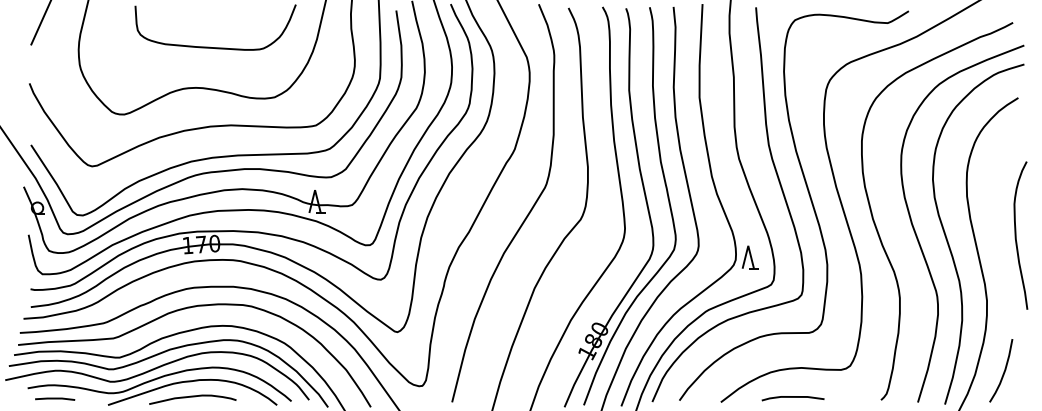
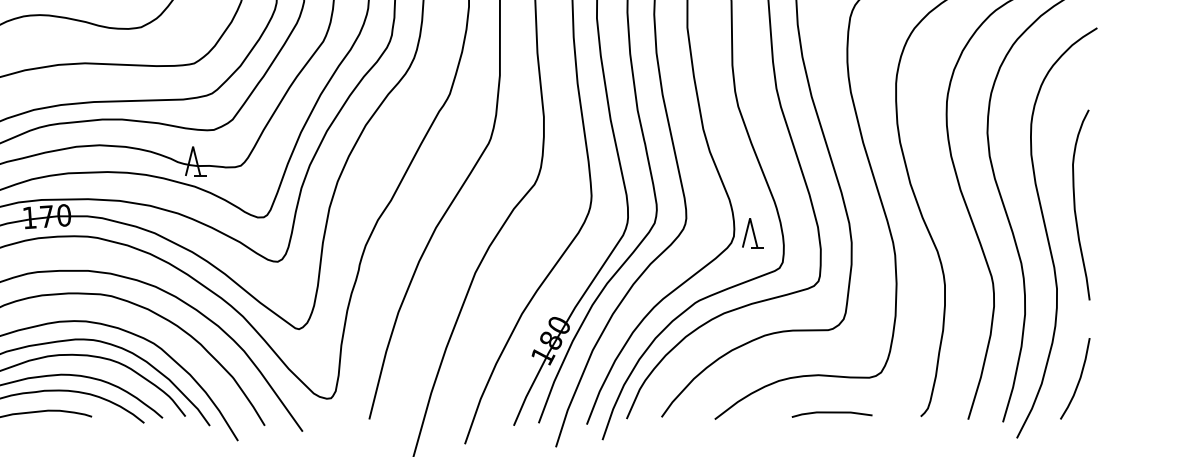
curve: (1016, 235) -> (1075, 204), moved
line: (792, 397) -> (831, 413), moved

